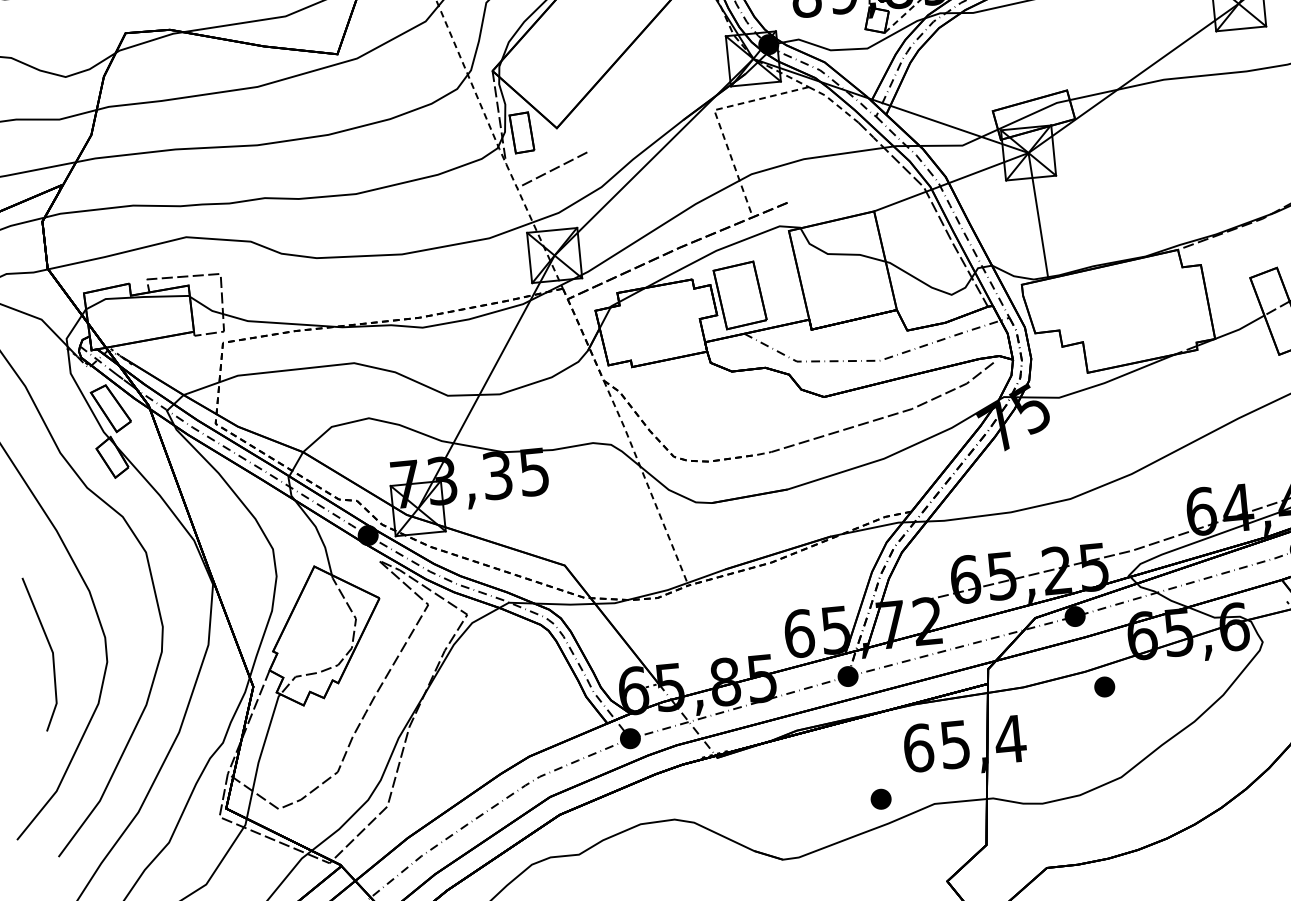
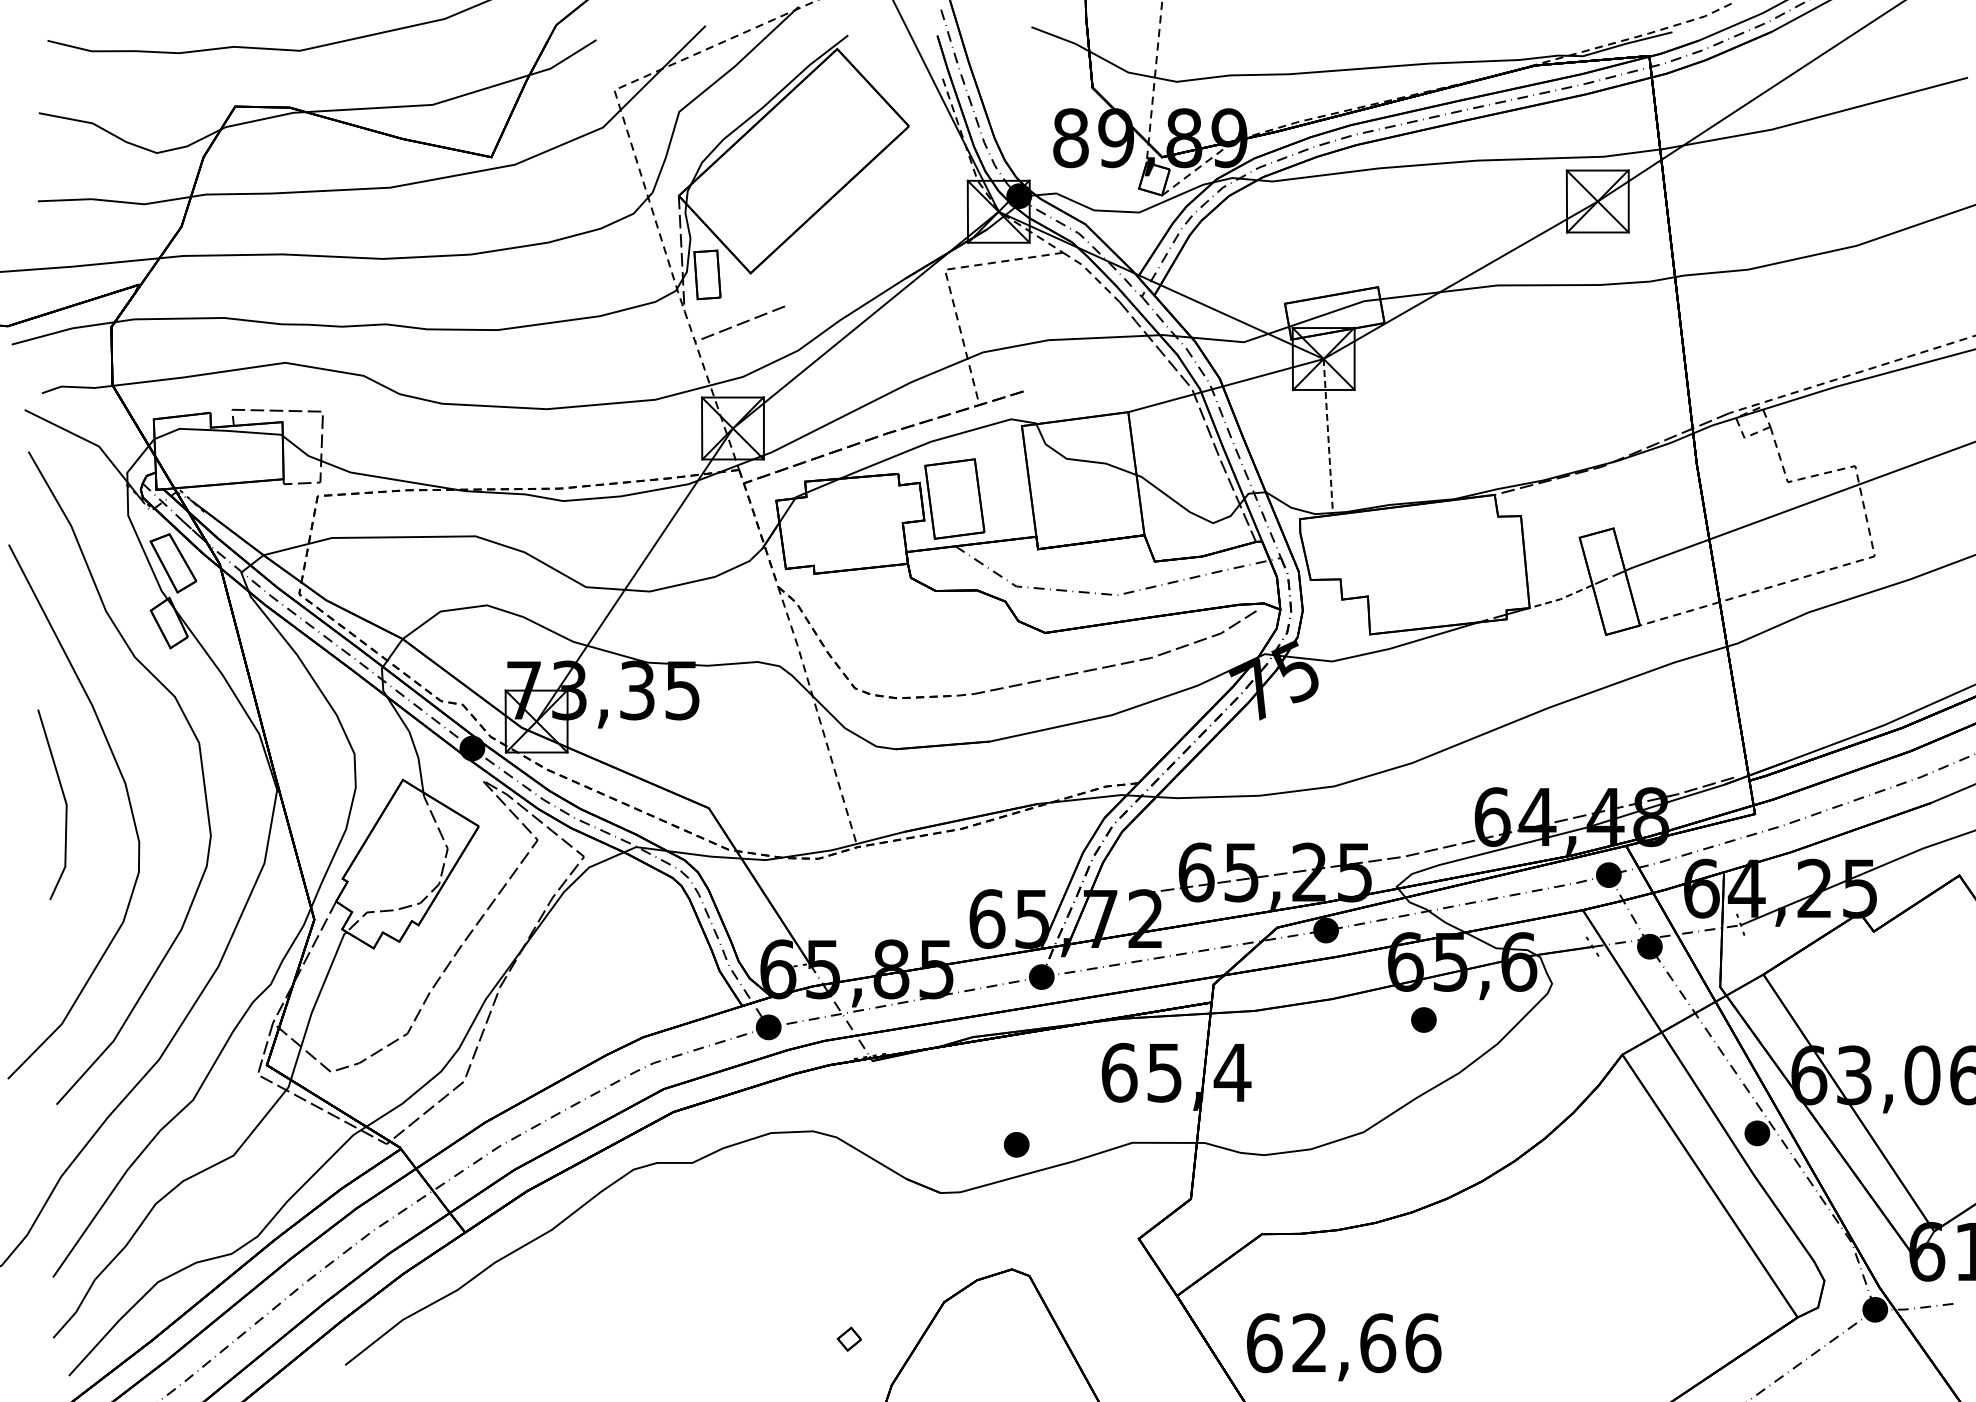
line: (1038, 216) -> (1328, 437), solid -> dashed
line: (1240, 328) -> (1561, 598), solid -> dashed
line: (50, 650) -> (64, 801), moved
part: (1104, 686) -> (1423, 1019), moved
part: (880, 799) -> (1016, 1144), moved

